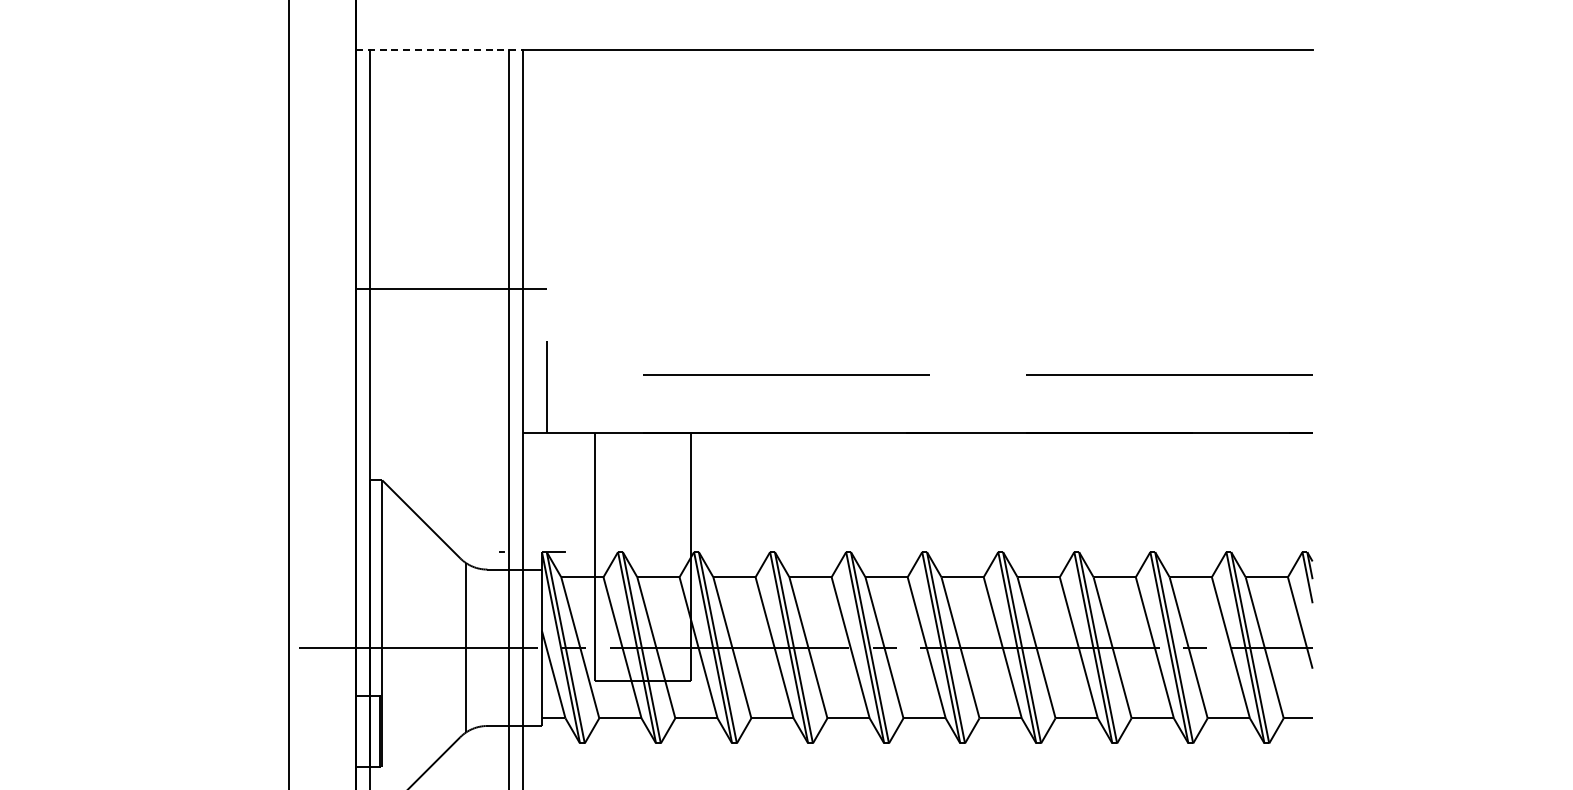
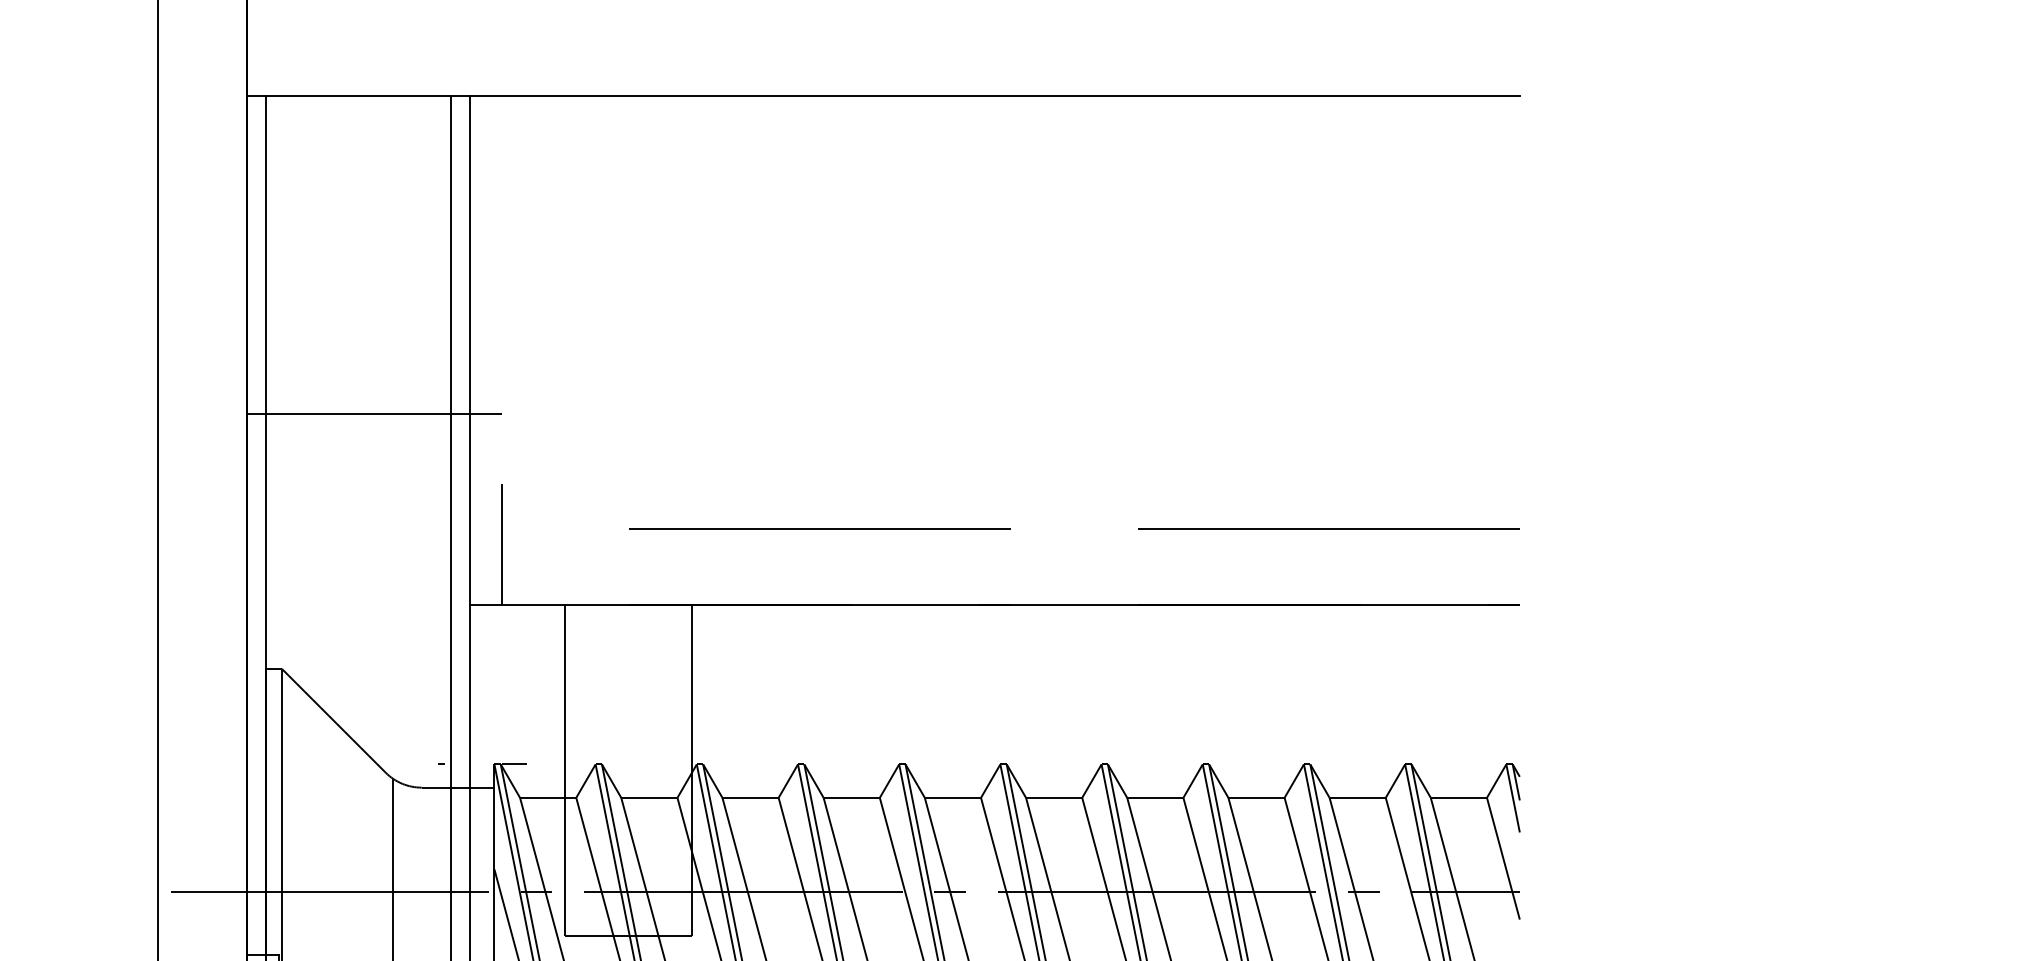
line: (439, 49) -> (358, 95), dashed -> solid

